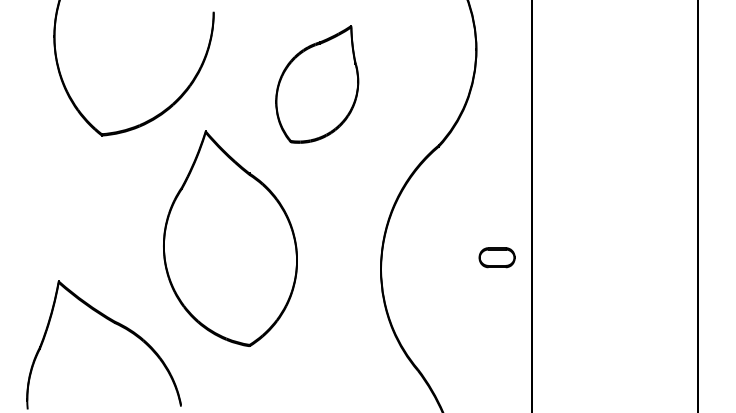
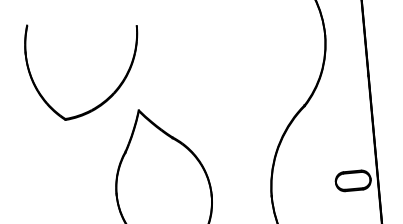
part: (317, 84) -> (214, 69), removed
part: (496, 257) -> (352, 180), size x1.4

